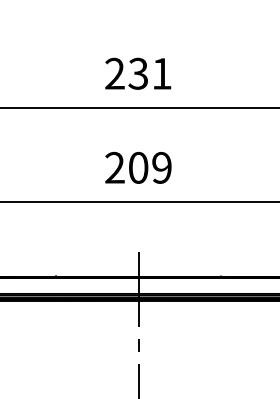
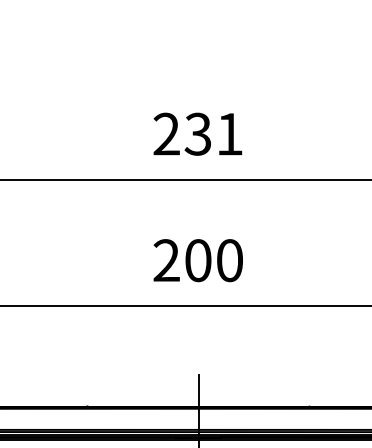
text: (161, 167) -> (229, 260), 209 -> 200

